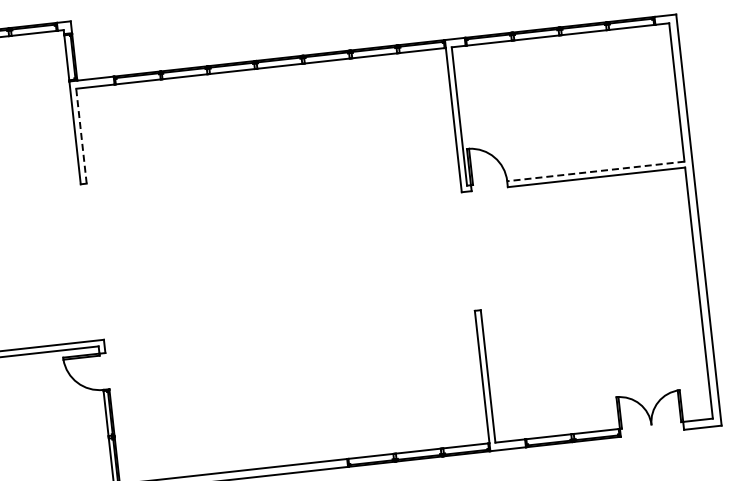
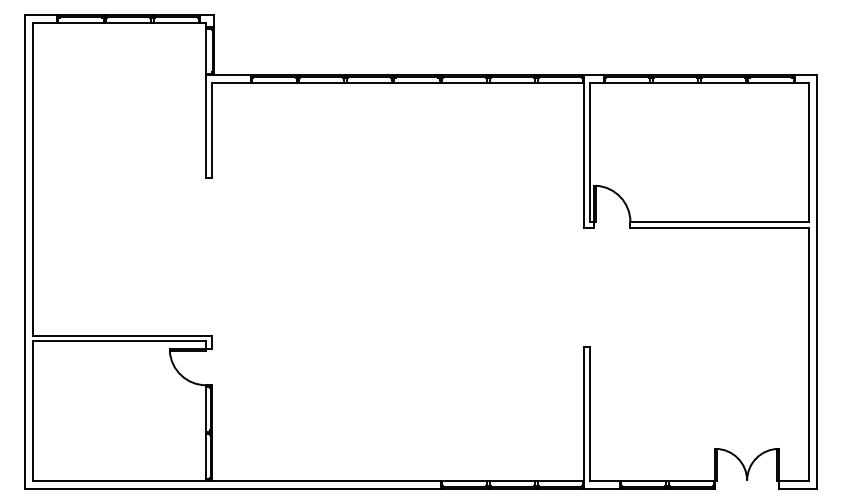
line: (81, 135) -> (212, 130), dashed -> solid
line: (595, 171) -> (719, 222), dashed -> solid

